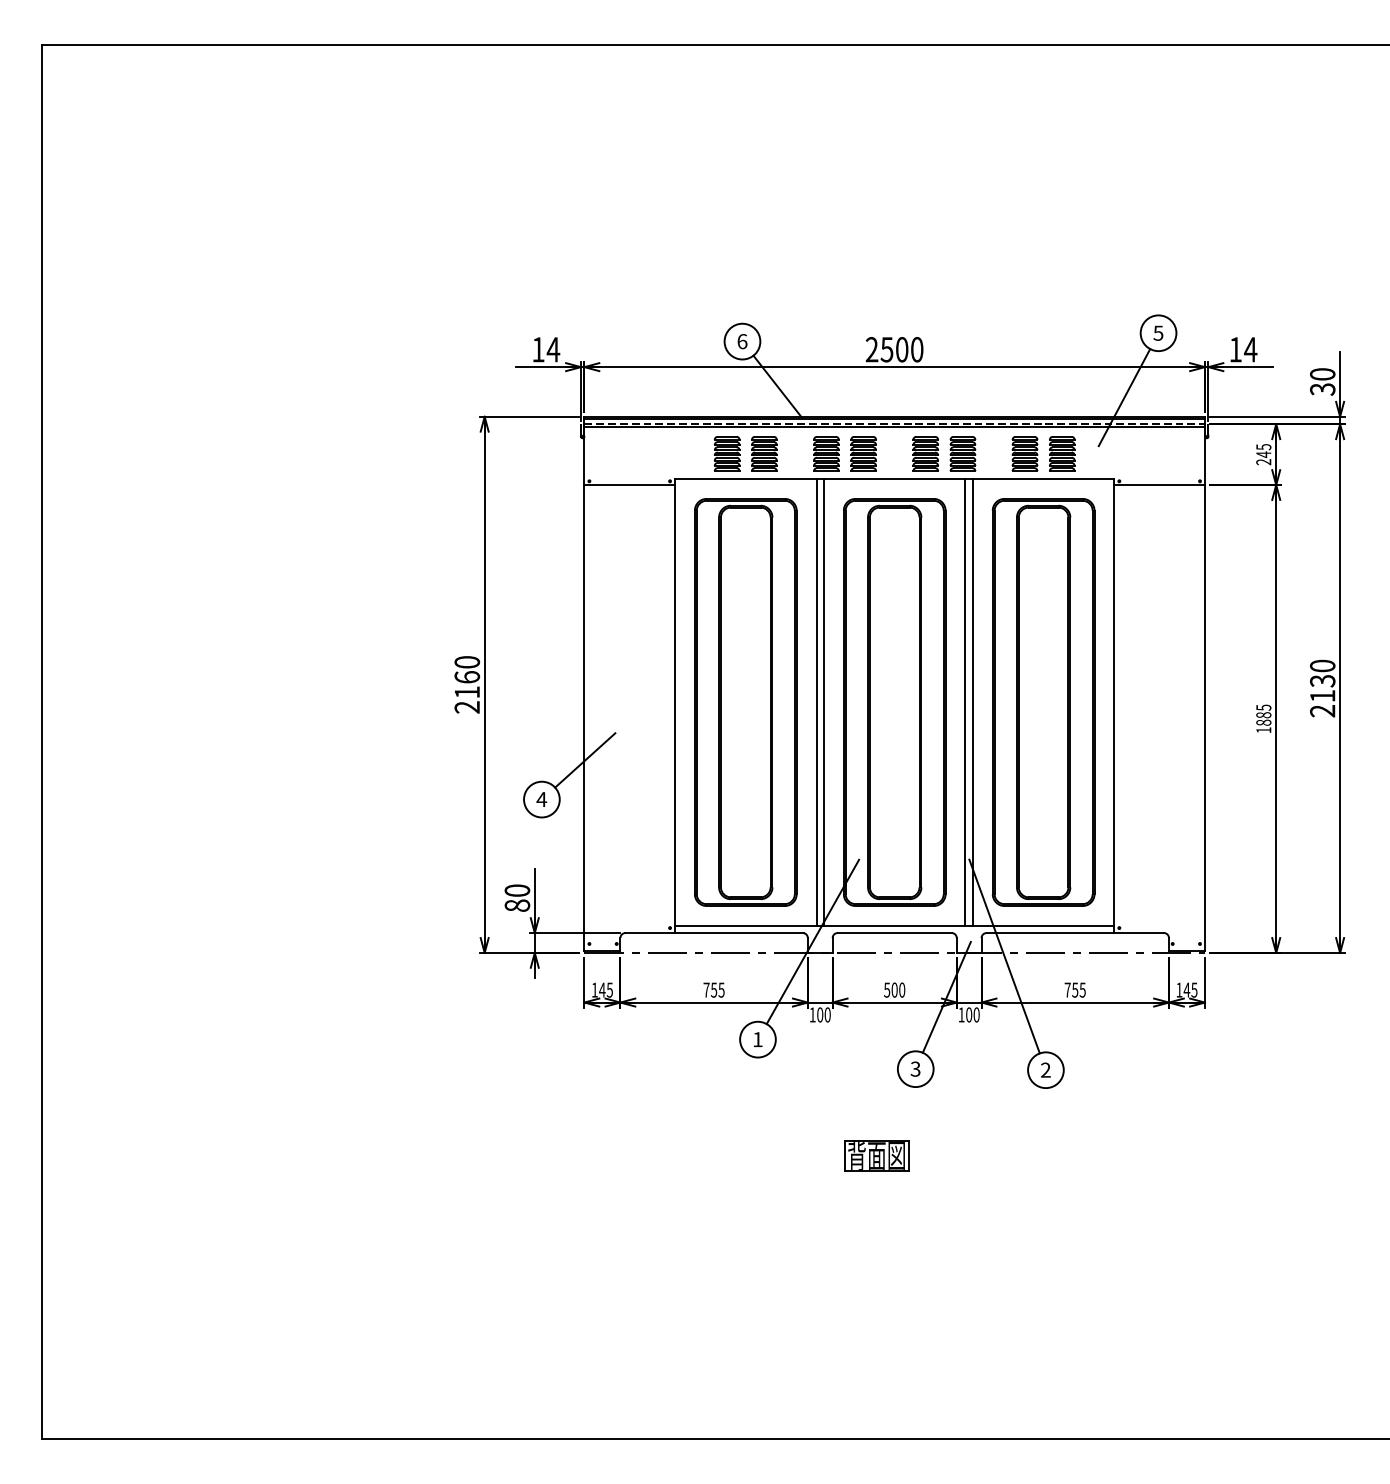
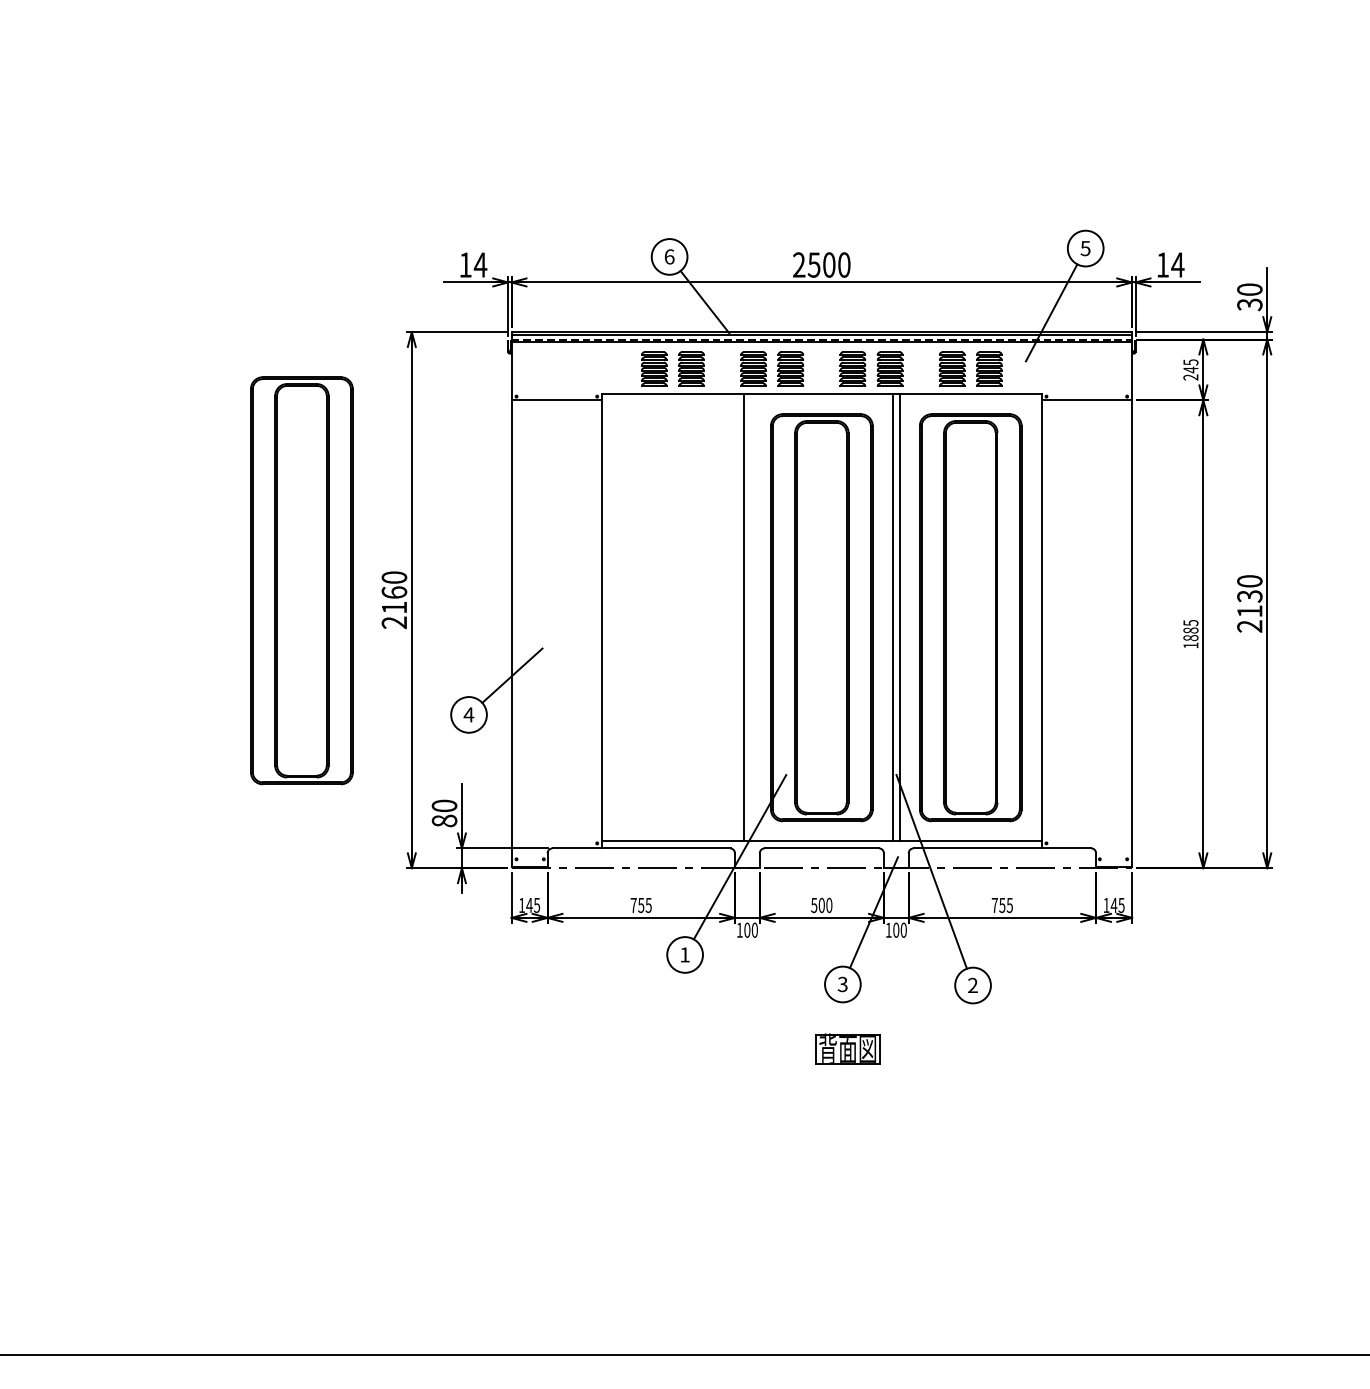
line: (823, 701) -> (750, 616), removed
part: (745, 702) -> (301, 580), moved
part: (876, 1155) -> (847, 1048), moved

